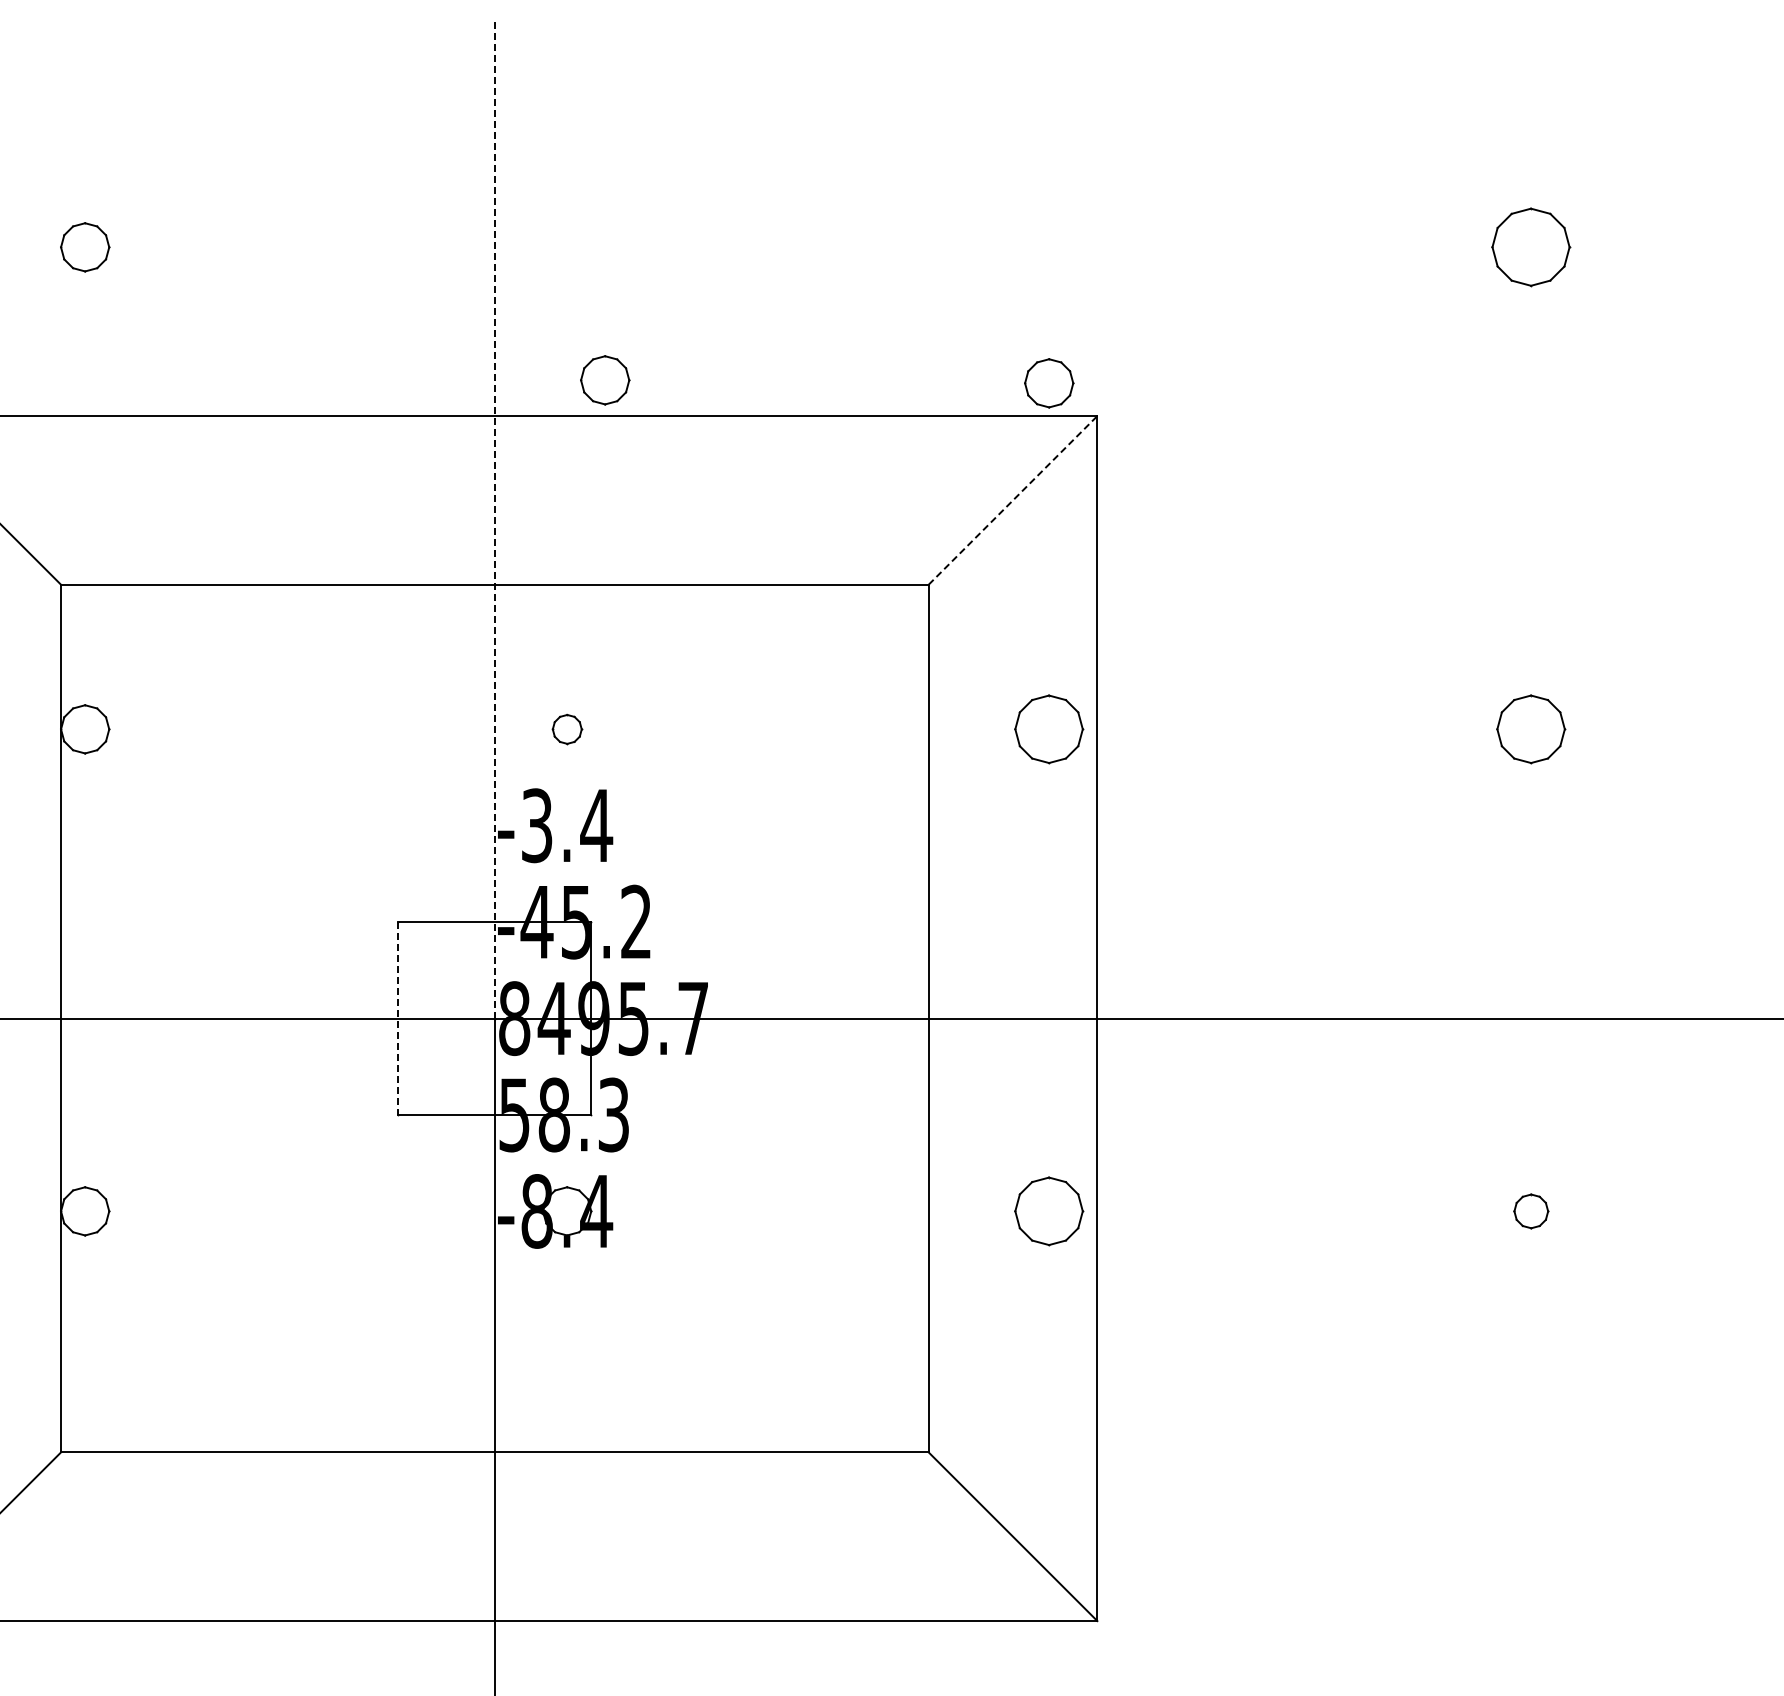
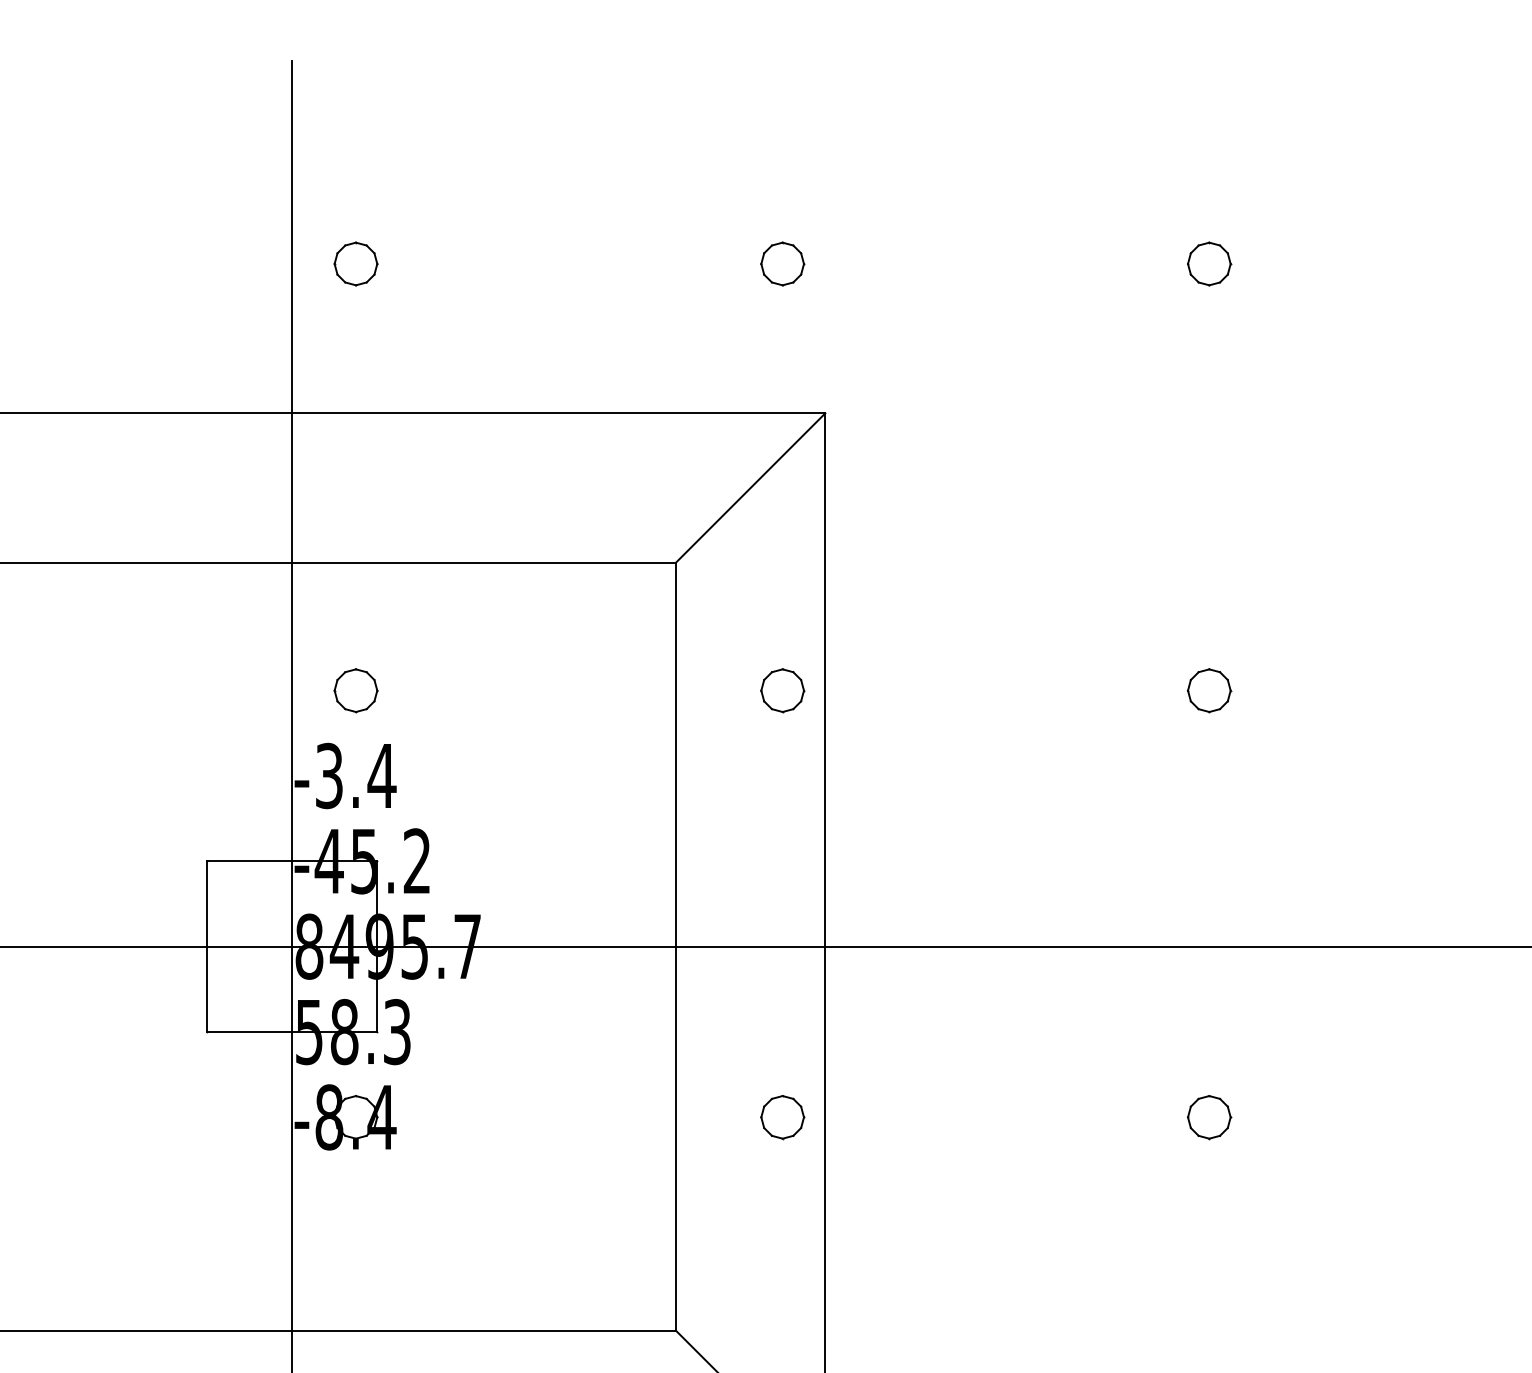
part: (1531, 247) -> (1209, 264), size x0.62
part: (605, 380) -> (356, 264), moved
part: (1049, 383) -> (782, 264), moved
line: (1013, 500) -> (751, 488), dashed -> solid
line: (494, 517) -> (291, 503), dashed -> solid
part: (567, 729) -> (356, 690), size x1.67
part: (1049, 729) -> (782, 690), size x0.71
part: (1531, 729) -> (1209, 690), size x0.71
line: (398, 1019) -> (206, 947), dashed -> solid
part: (1049, 1211) -> (782, 1117), size x0.71
part: (1531, 1211) -> (1209, 1117), size x1.43

